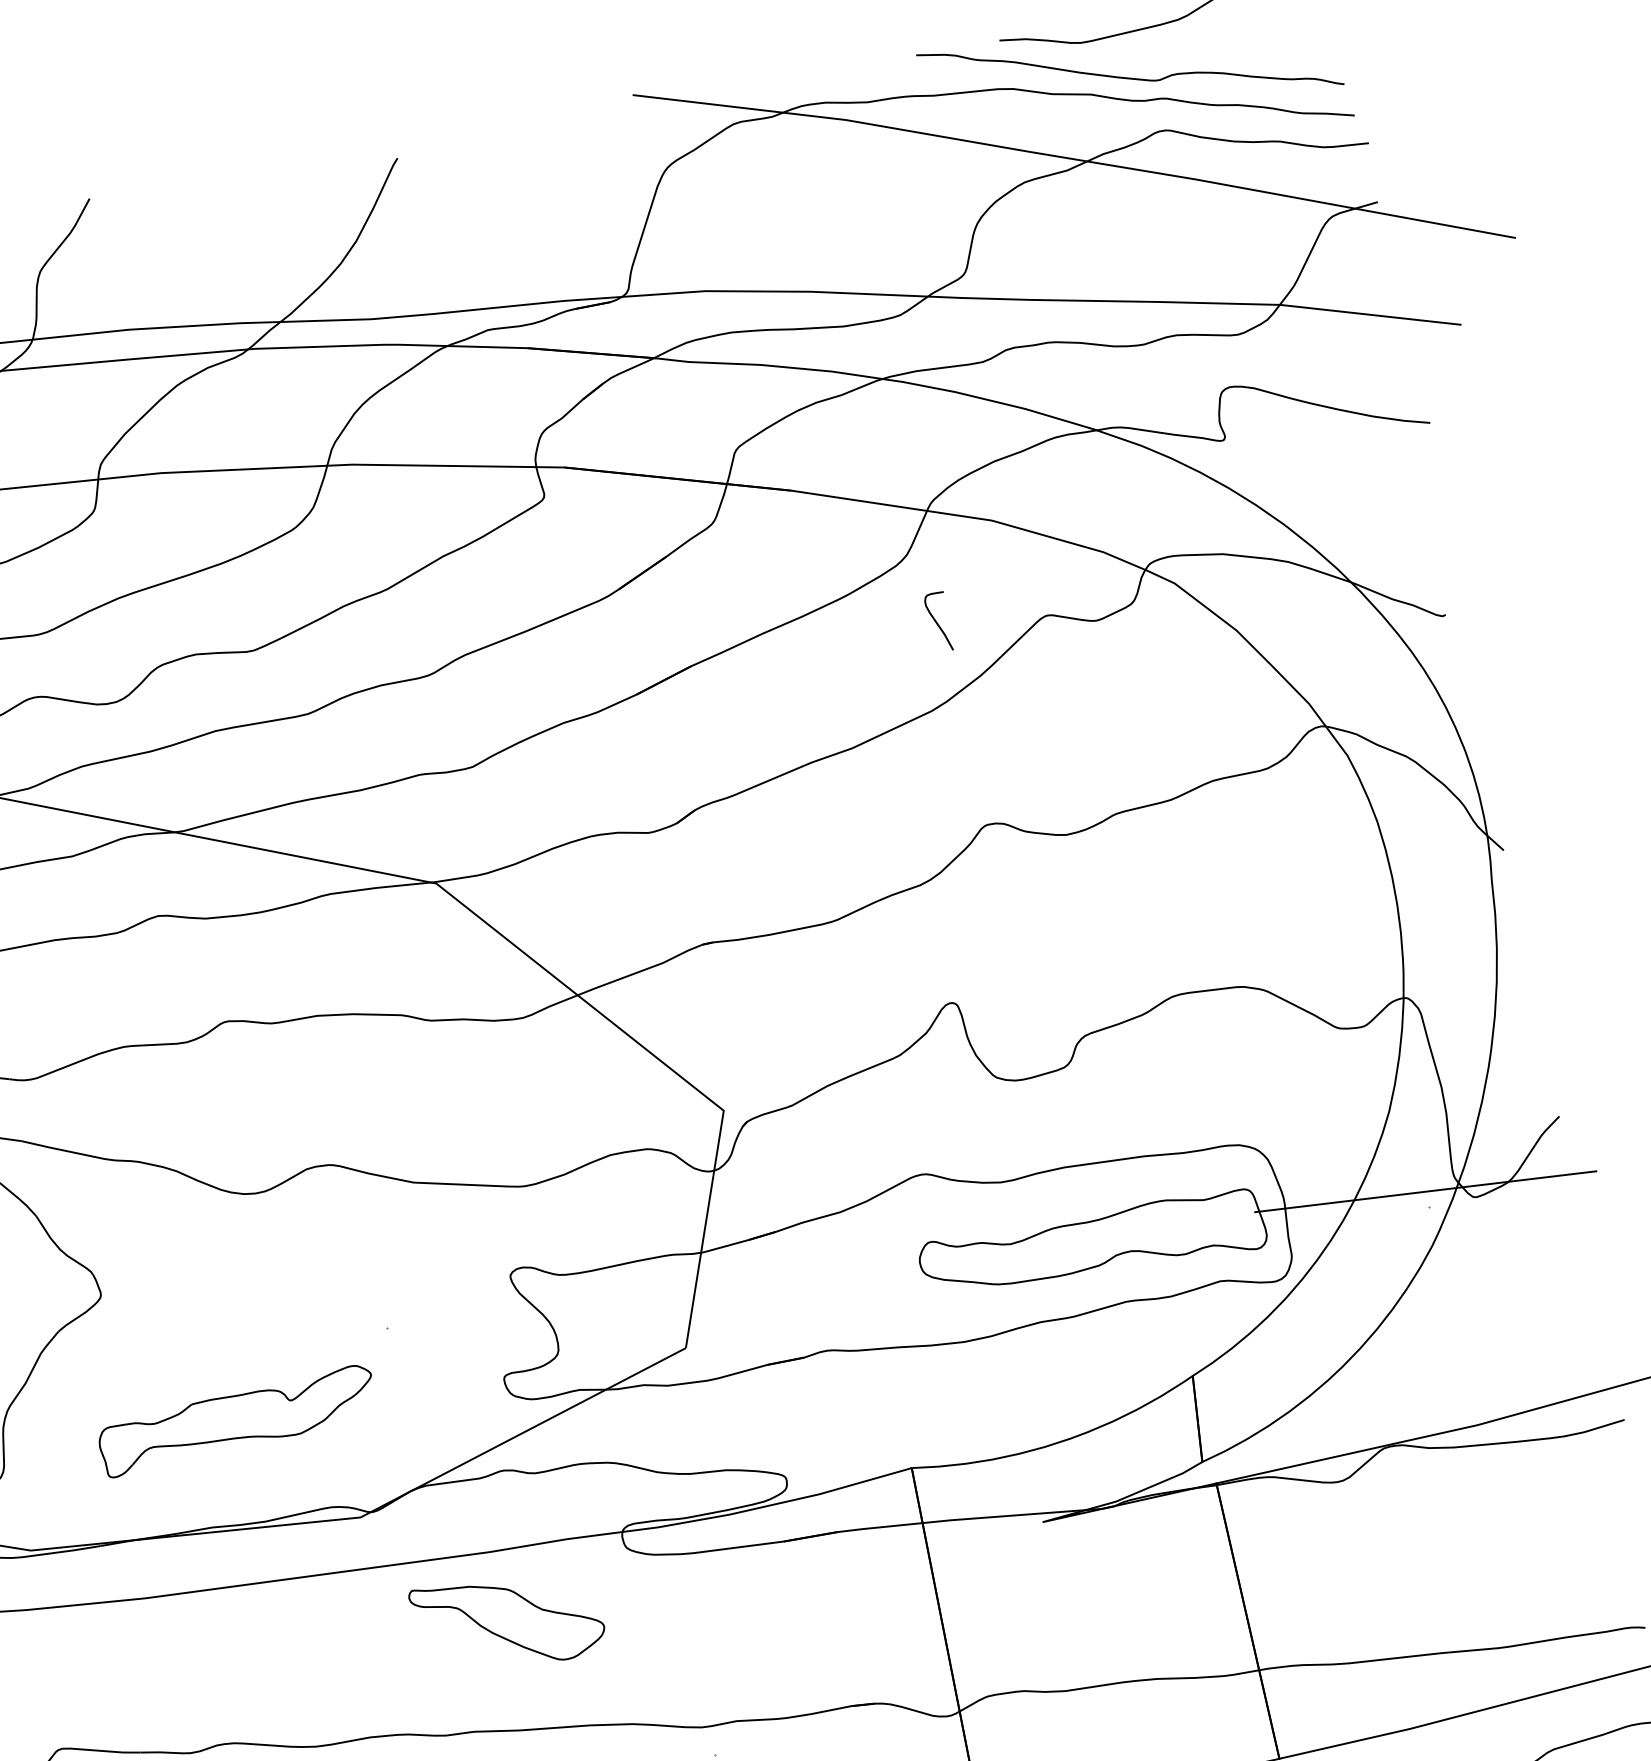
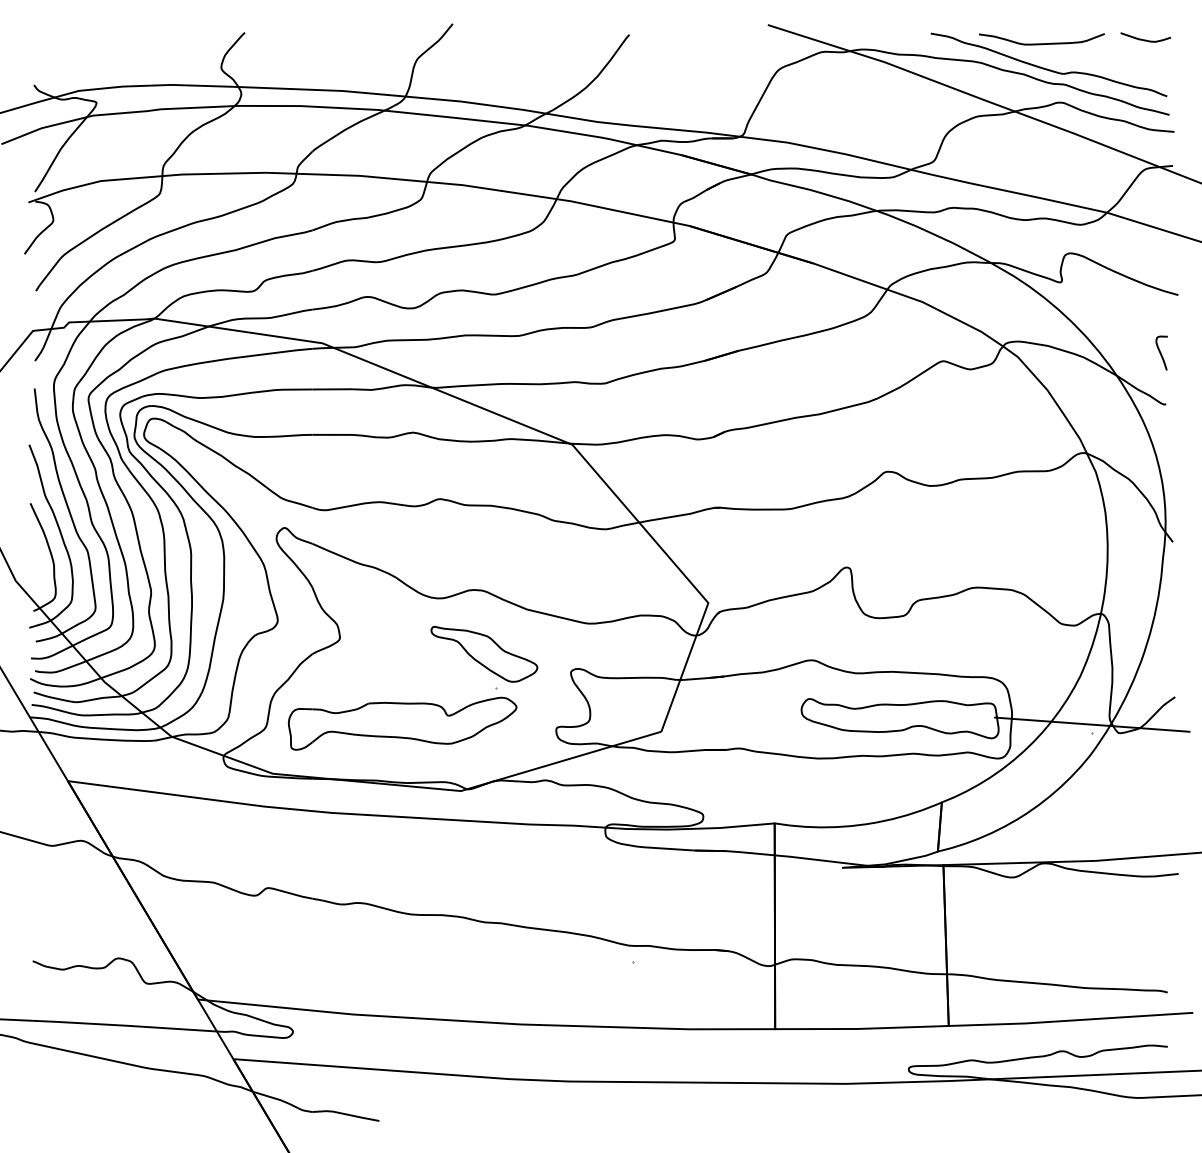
curve: (938, 621) -> (1161, 352), moved
part: (237, 1420) -> (402, 723), size x1.43
part: (508, 1619) -> (484, 653), moved

